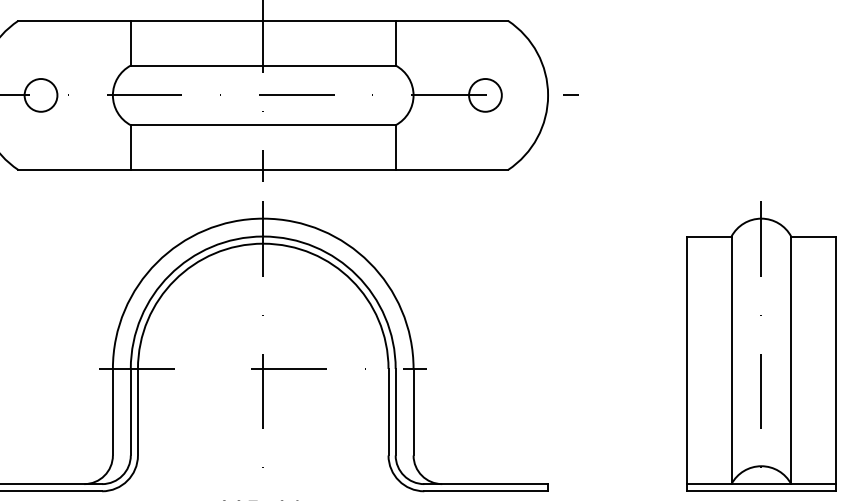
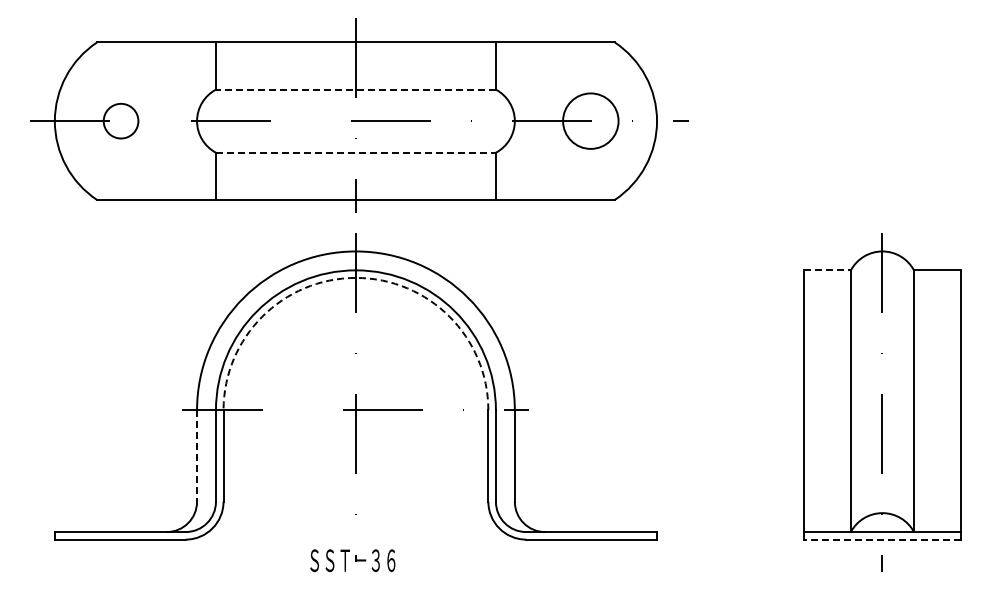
line: (262, 65) -> (355, 89), solid -> dashed
circle: (485, 94) -> (590, 120), size x1.6
line: (262, 125) -> (355, 152), solid -> dashed
line: (709, 236) -> (827, 270), solid -> dashed
arc: (262, 243) -> (355, 277), solid -> dashed
line: (113, 412) -> (197, 456), solid -> dashed
line: (761, 491) -> (882, 539), solid -> dashed

